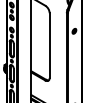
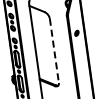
line: (49, 46) -> (54, 51), solid -> dashed

